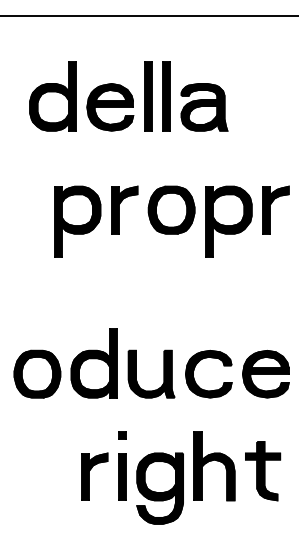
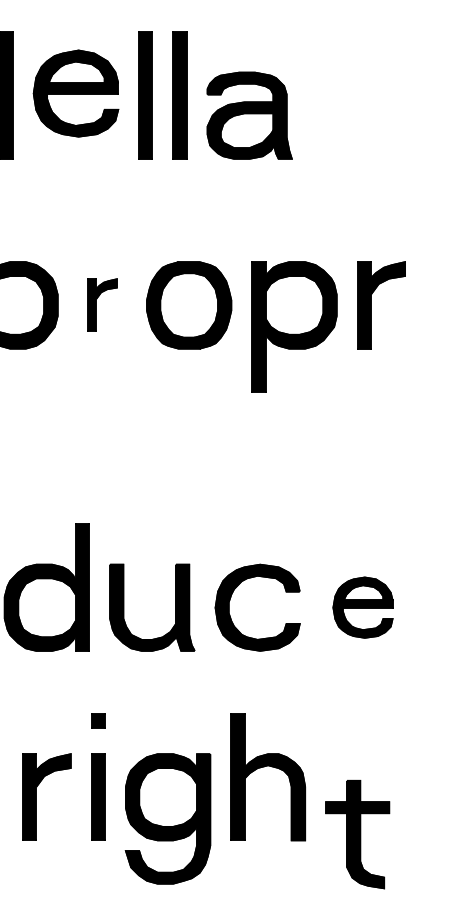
part: (110, 107) -> (76, 93), moved
part: (124, 209) -> (102, 304), size x0.6
part: (265, 373) -> (362, 606), size x0.7
part: (263, 471) -> (358, 835), moved

